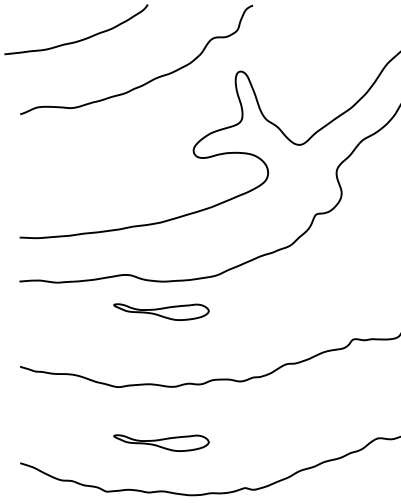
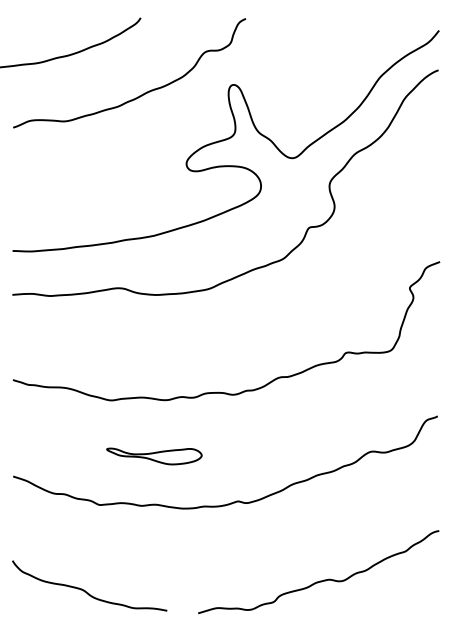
part: (161, 312) -> (154, 325), removed

